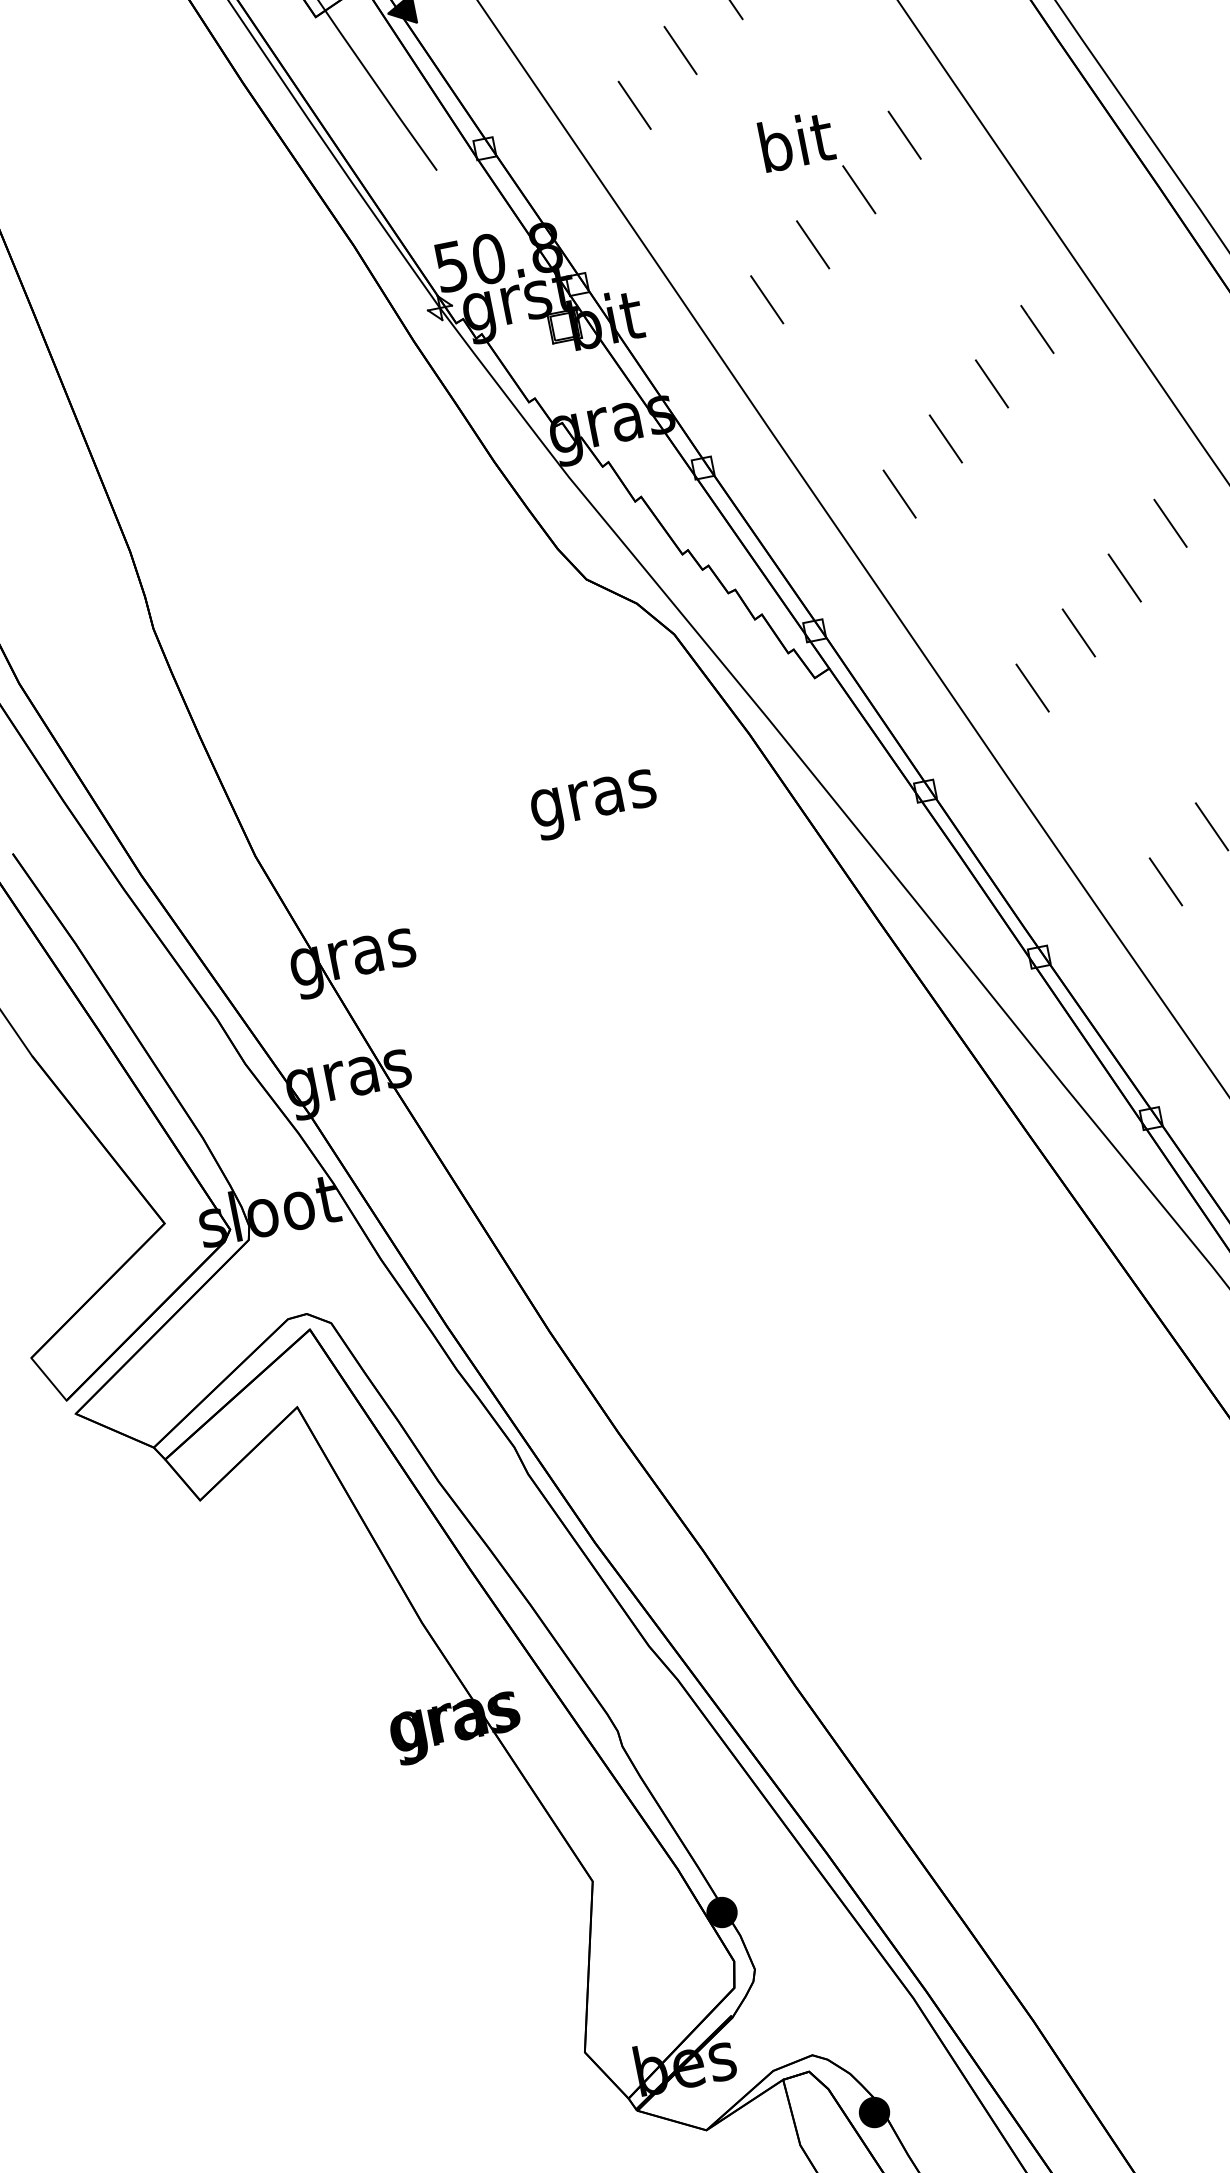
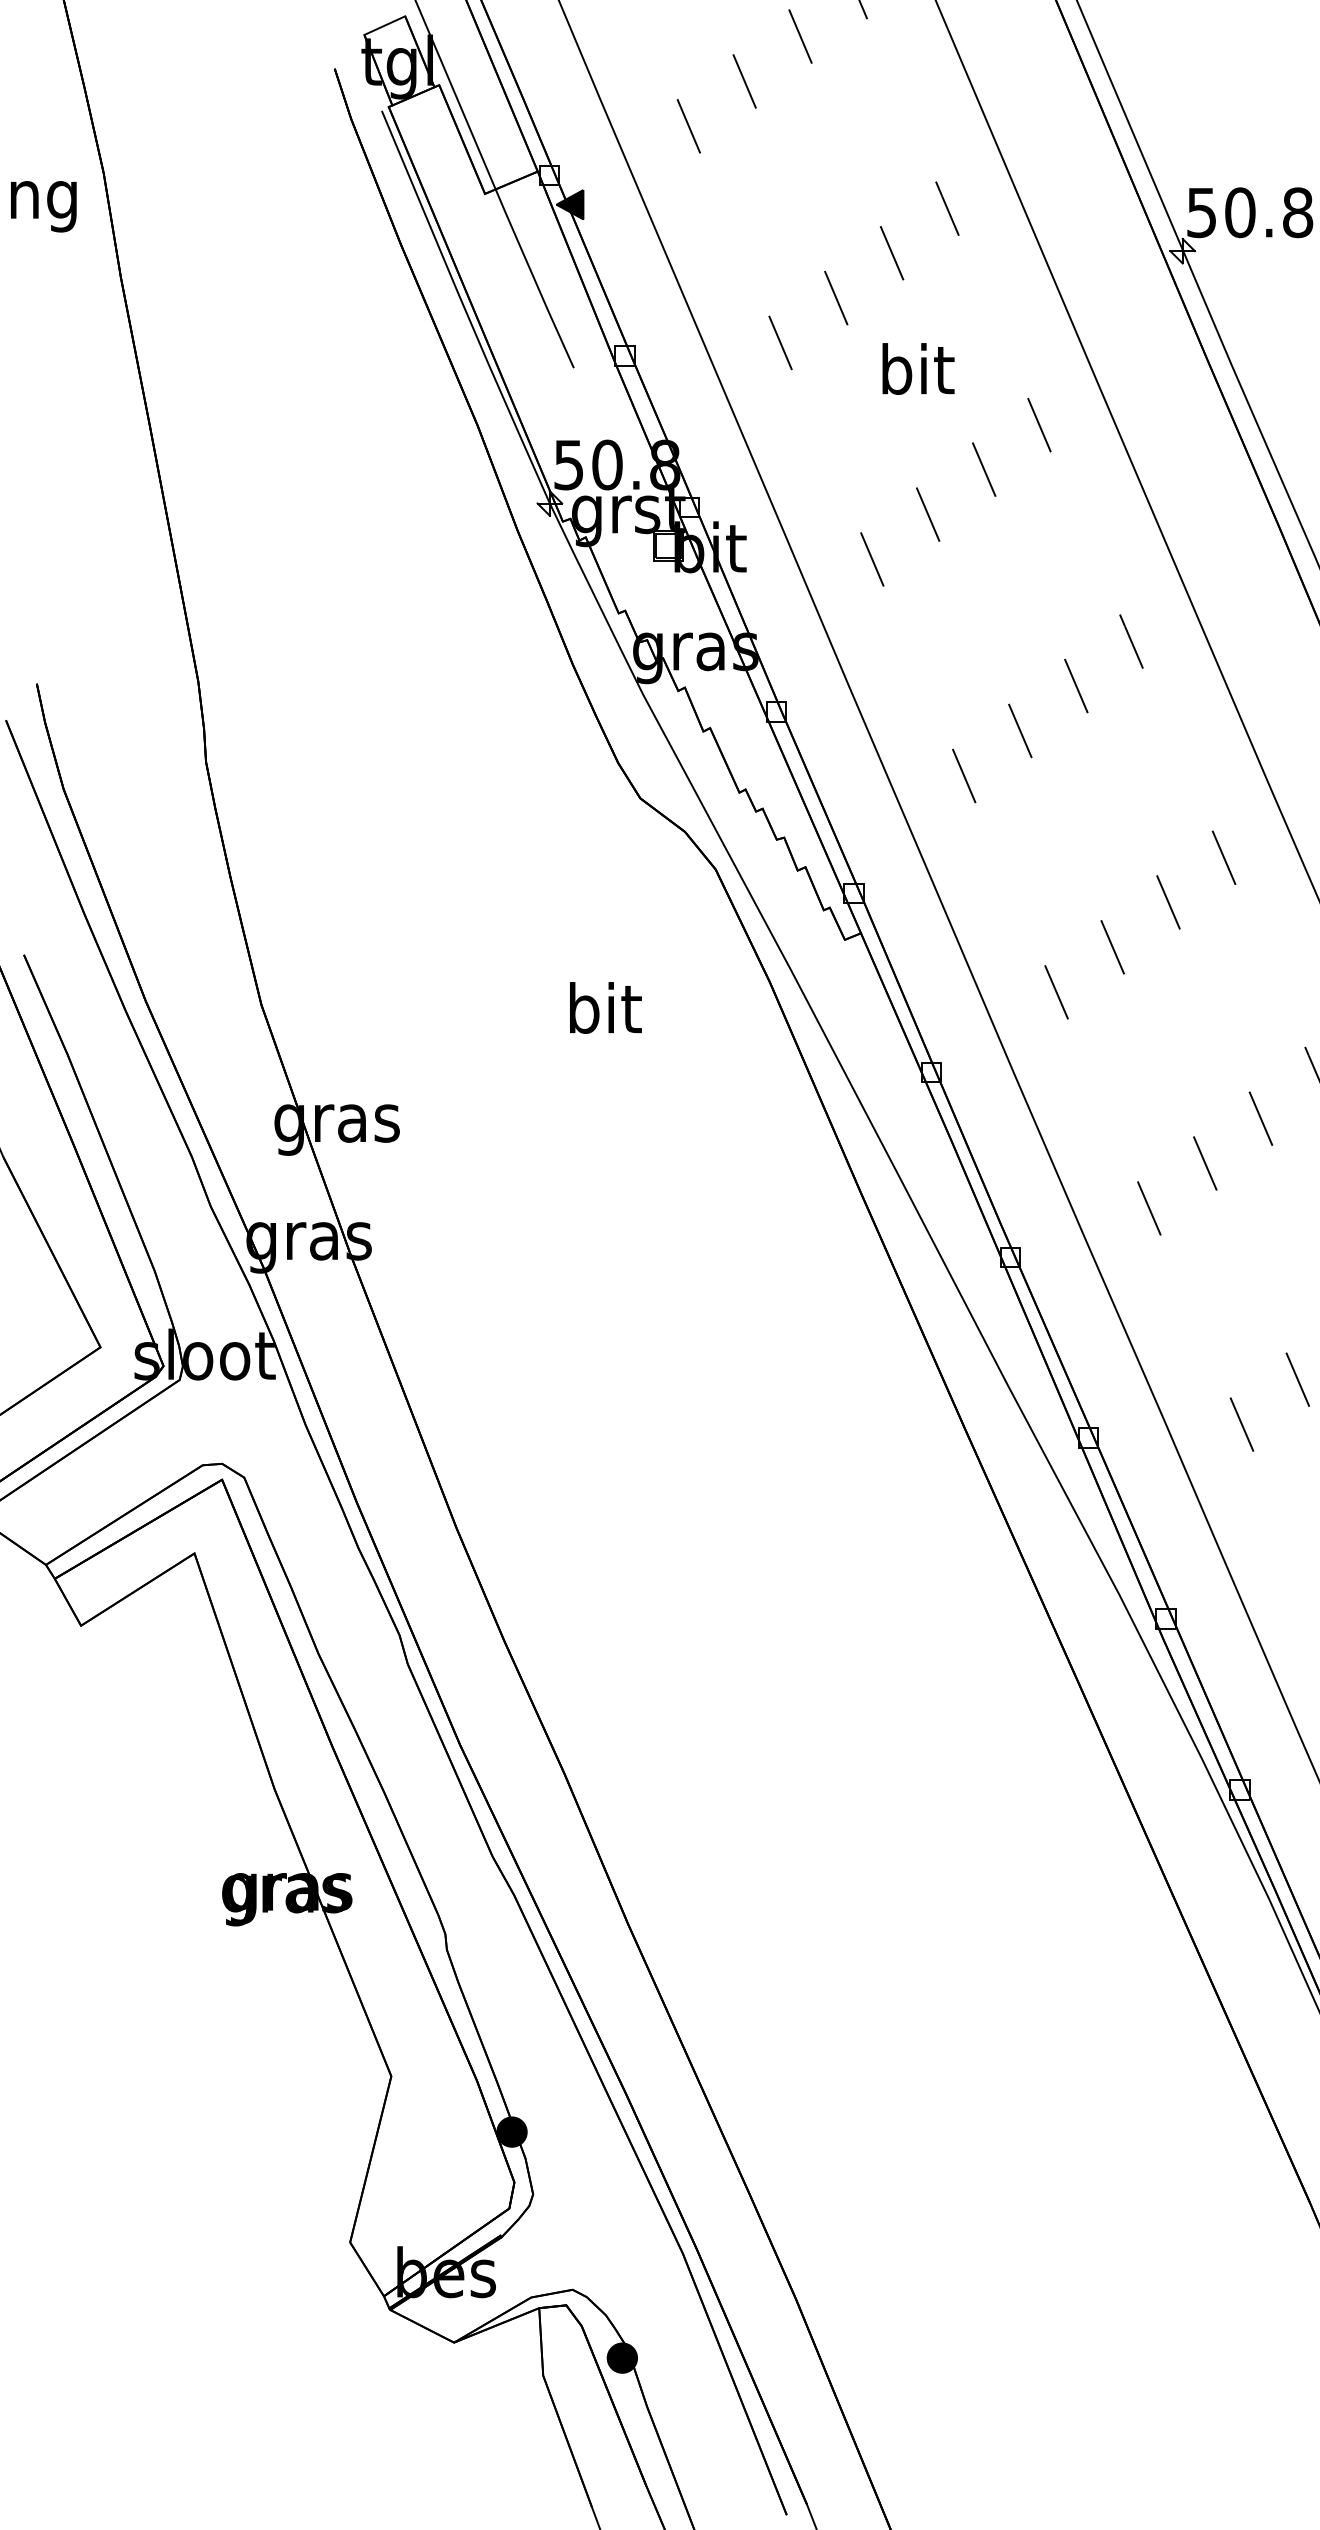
text: (796, 140) -> (918, 368), moved
text: (592, 798) -> (603, 1014), gras -> bit

